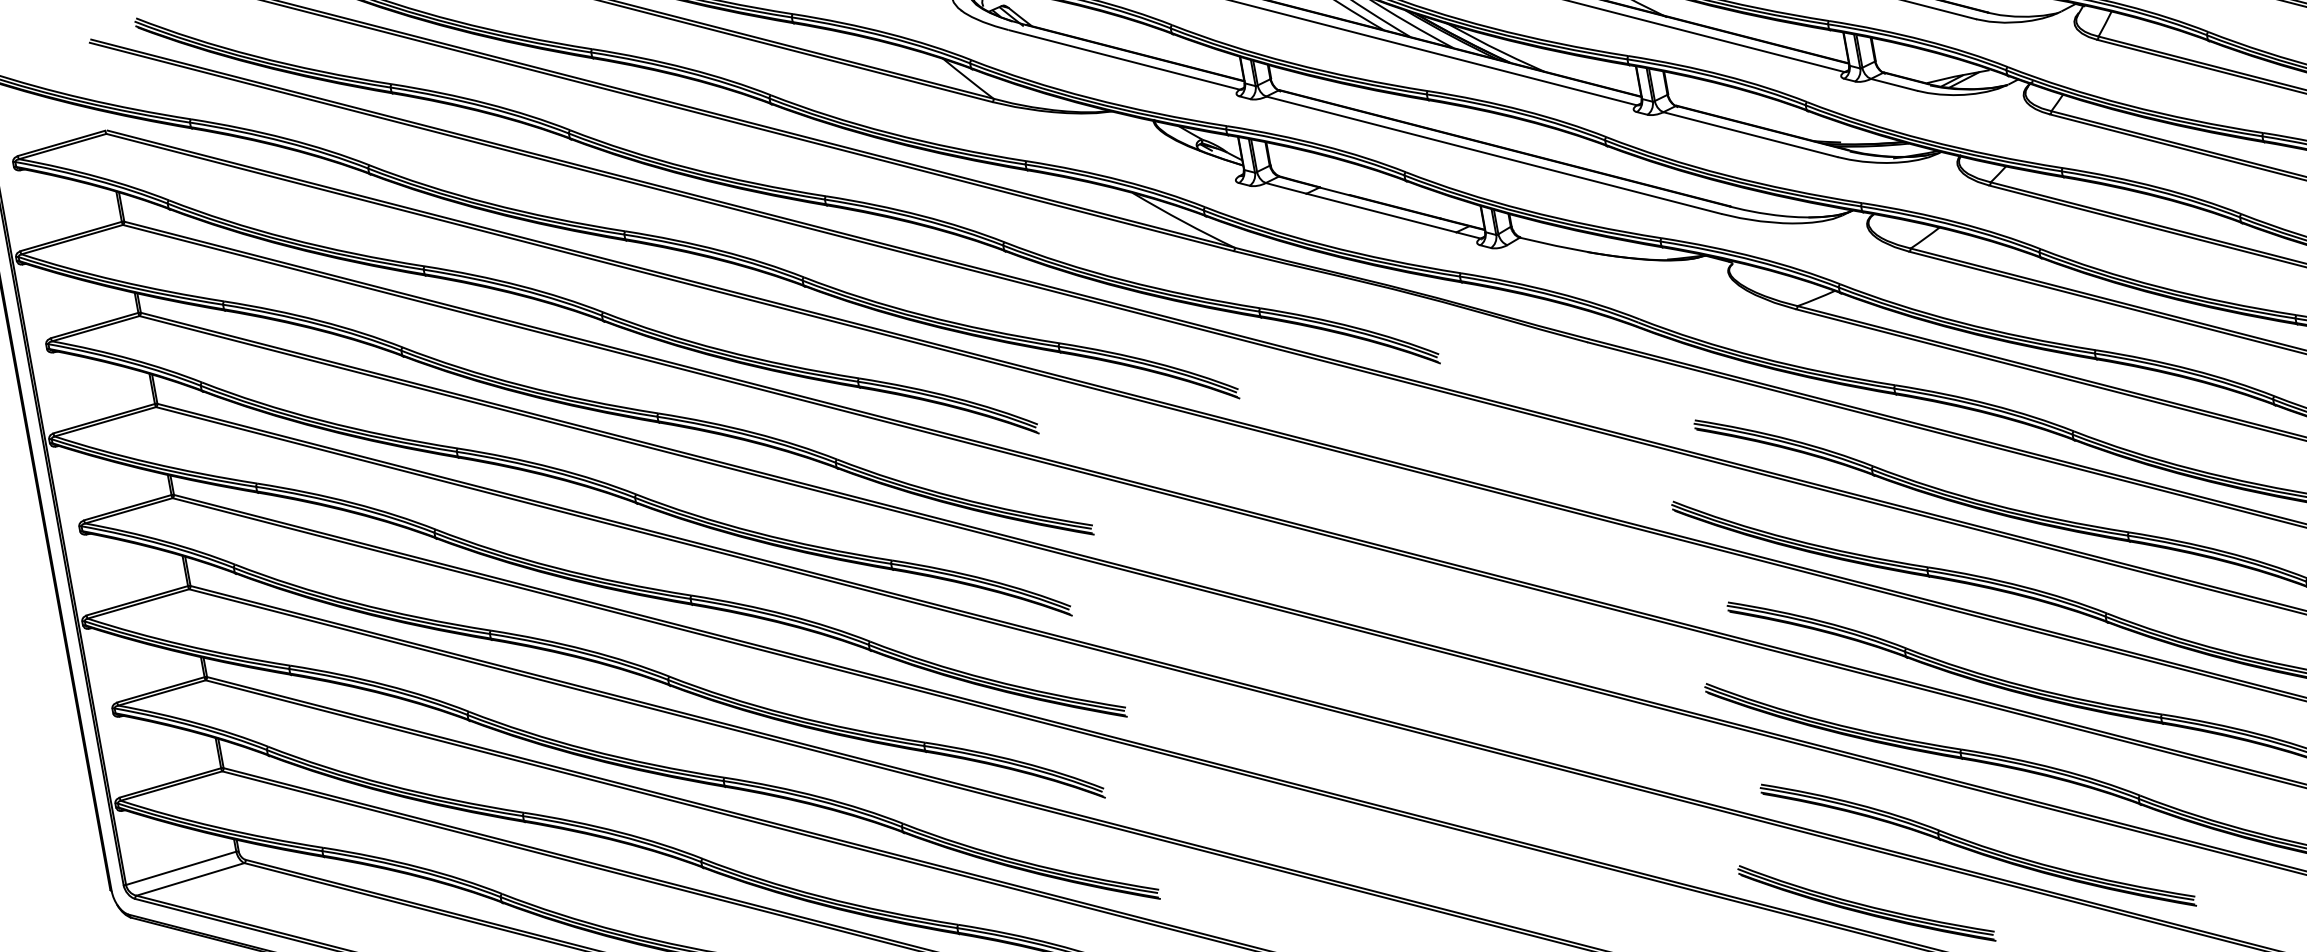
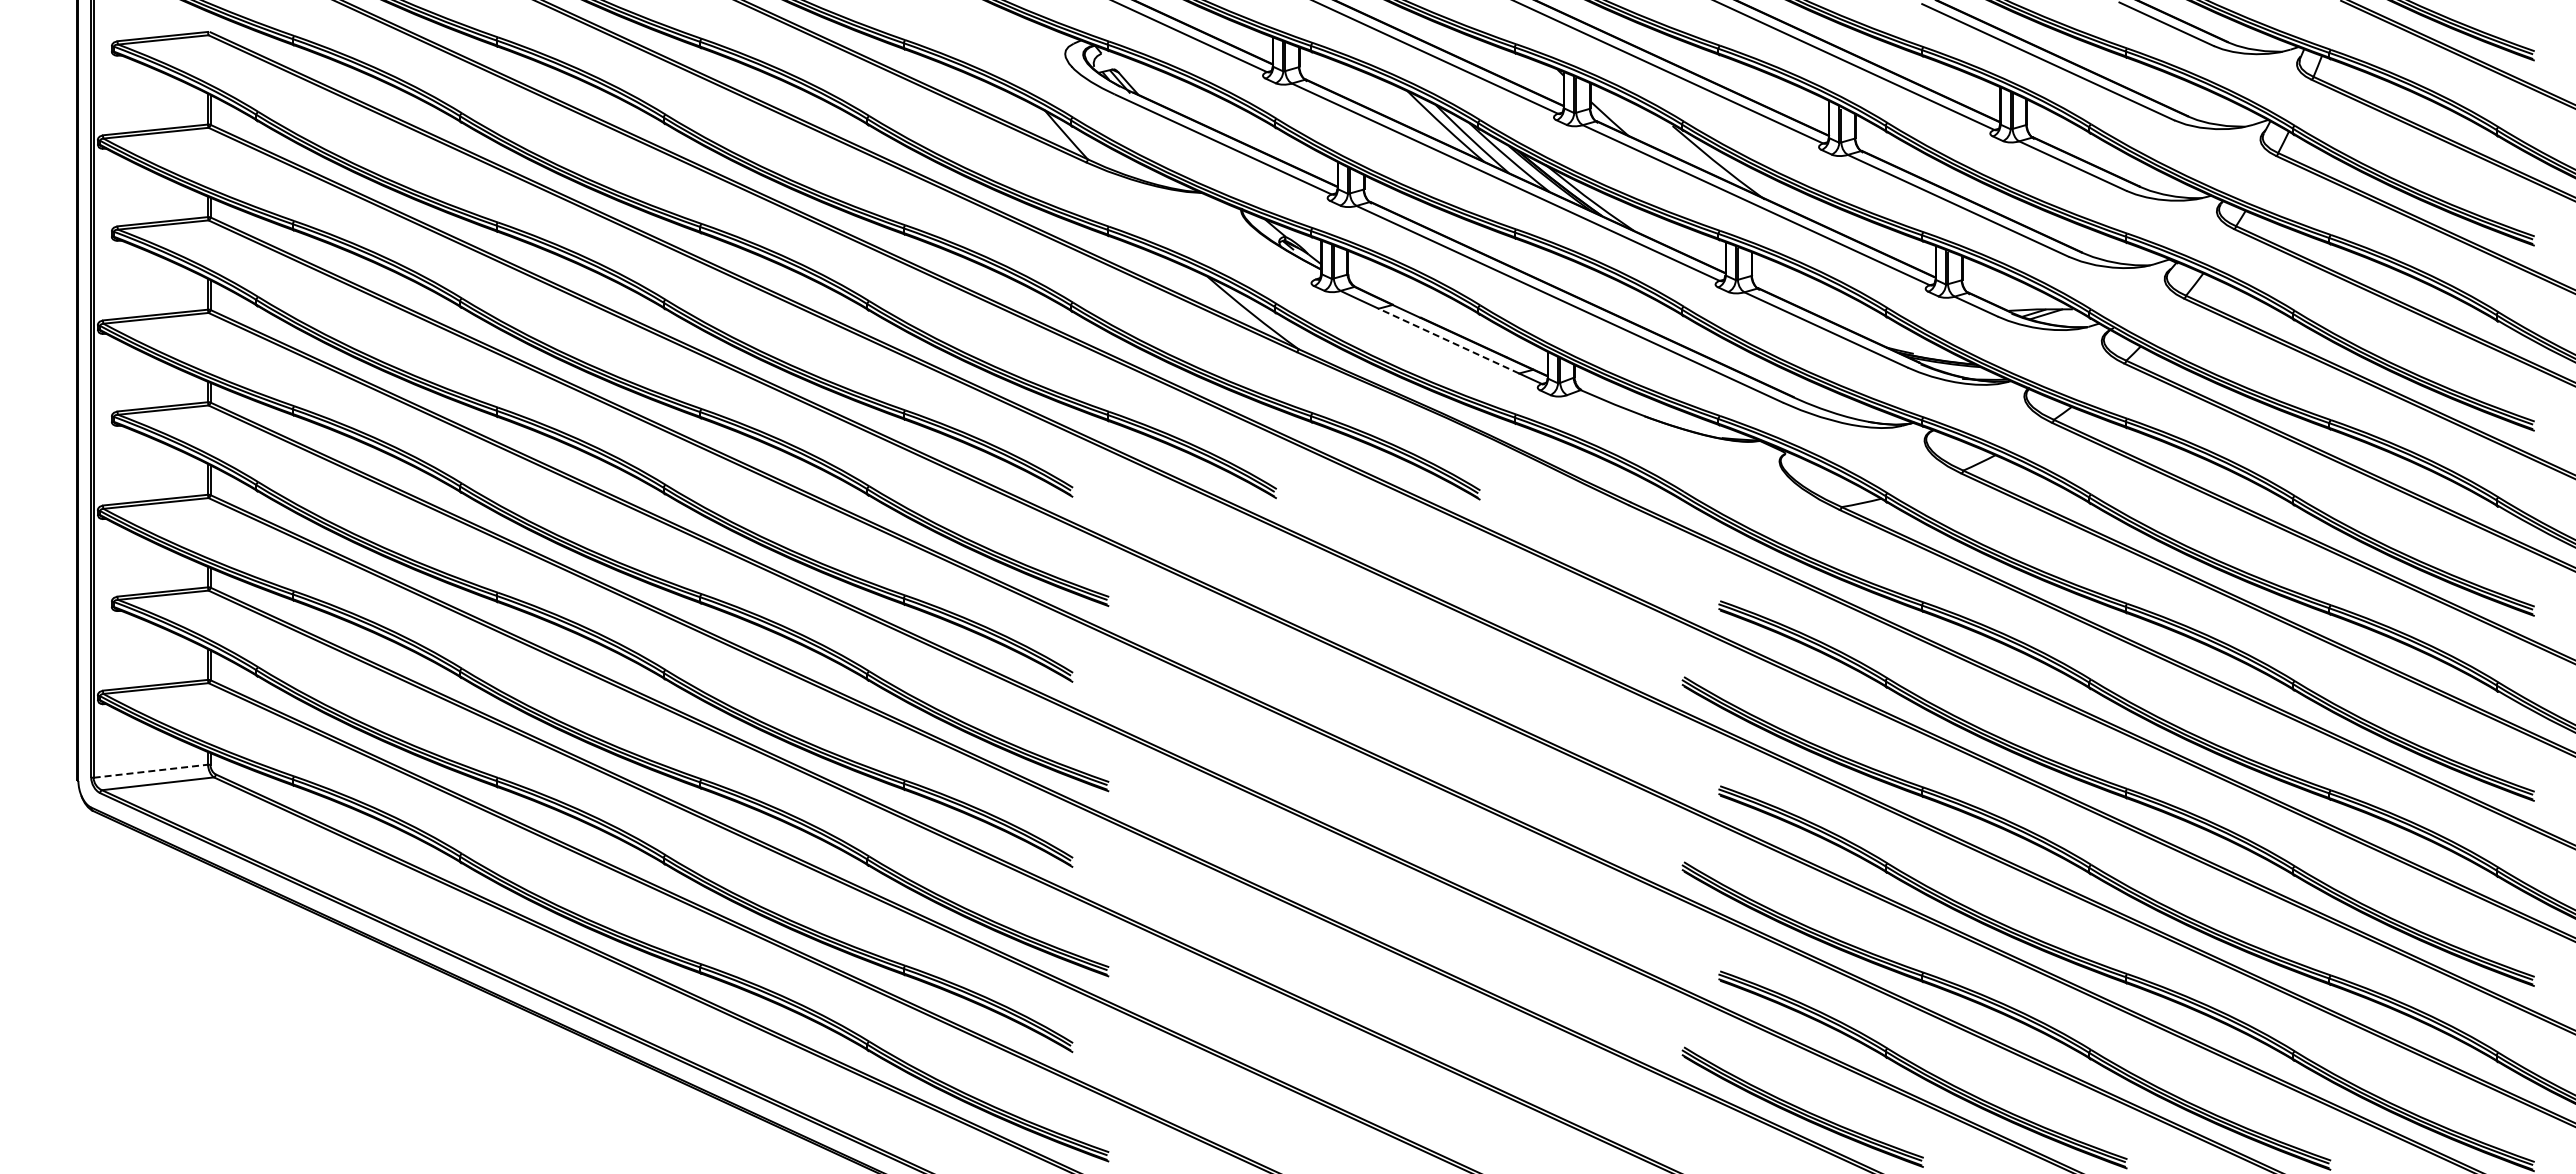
line: (1380, 212) -> (1448, 340), solid -> dashed
line: (180, 868) -> (150, 771), solid -> dashed

